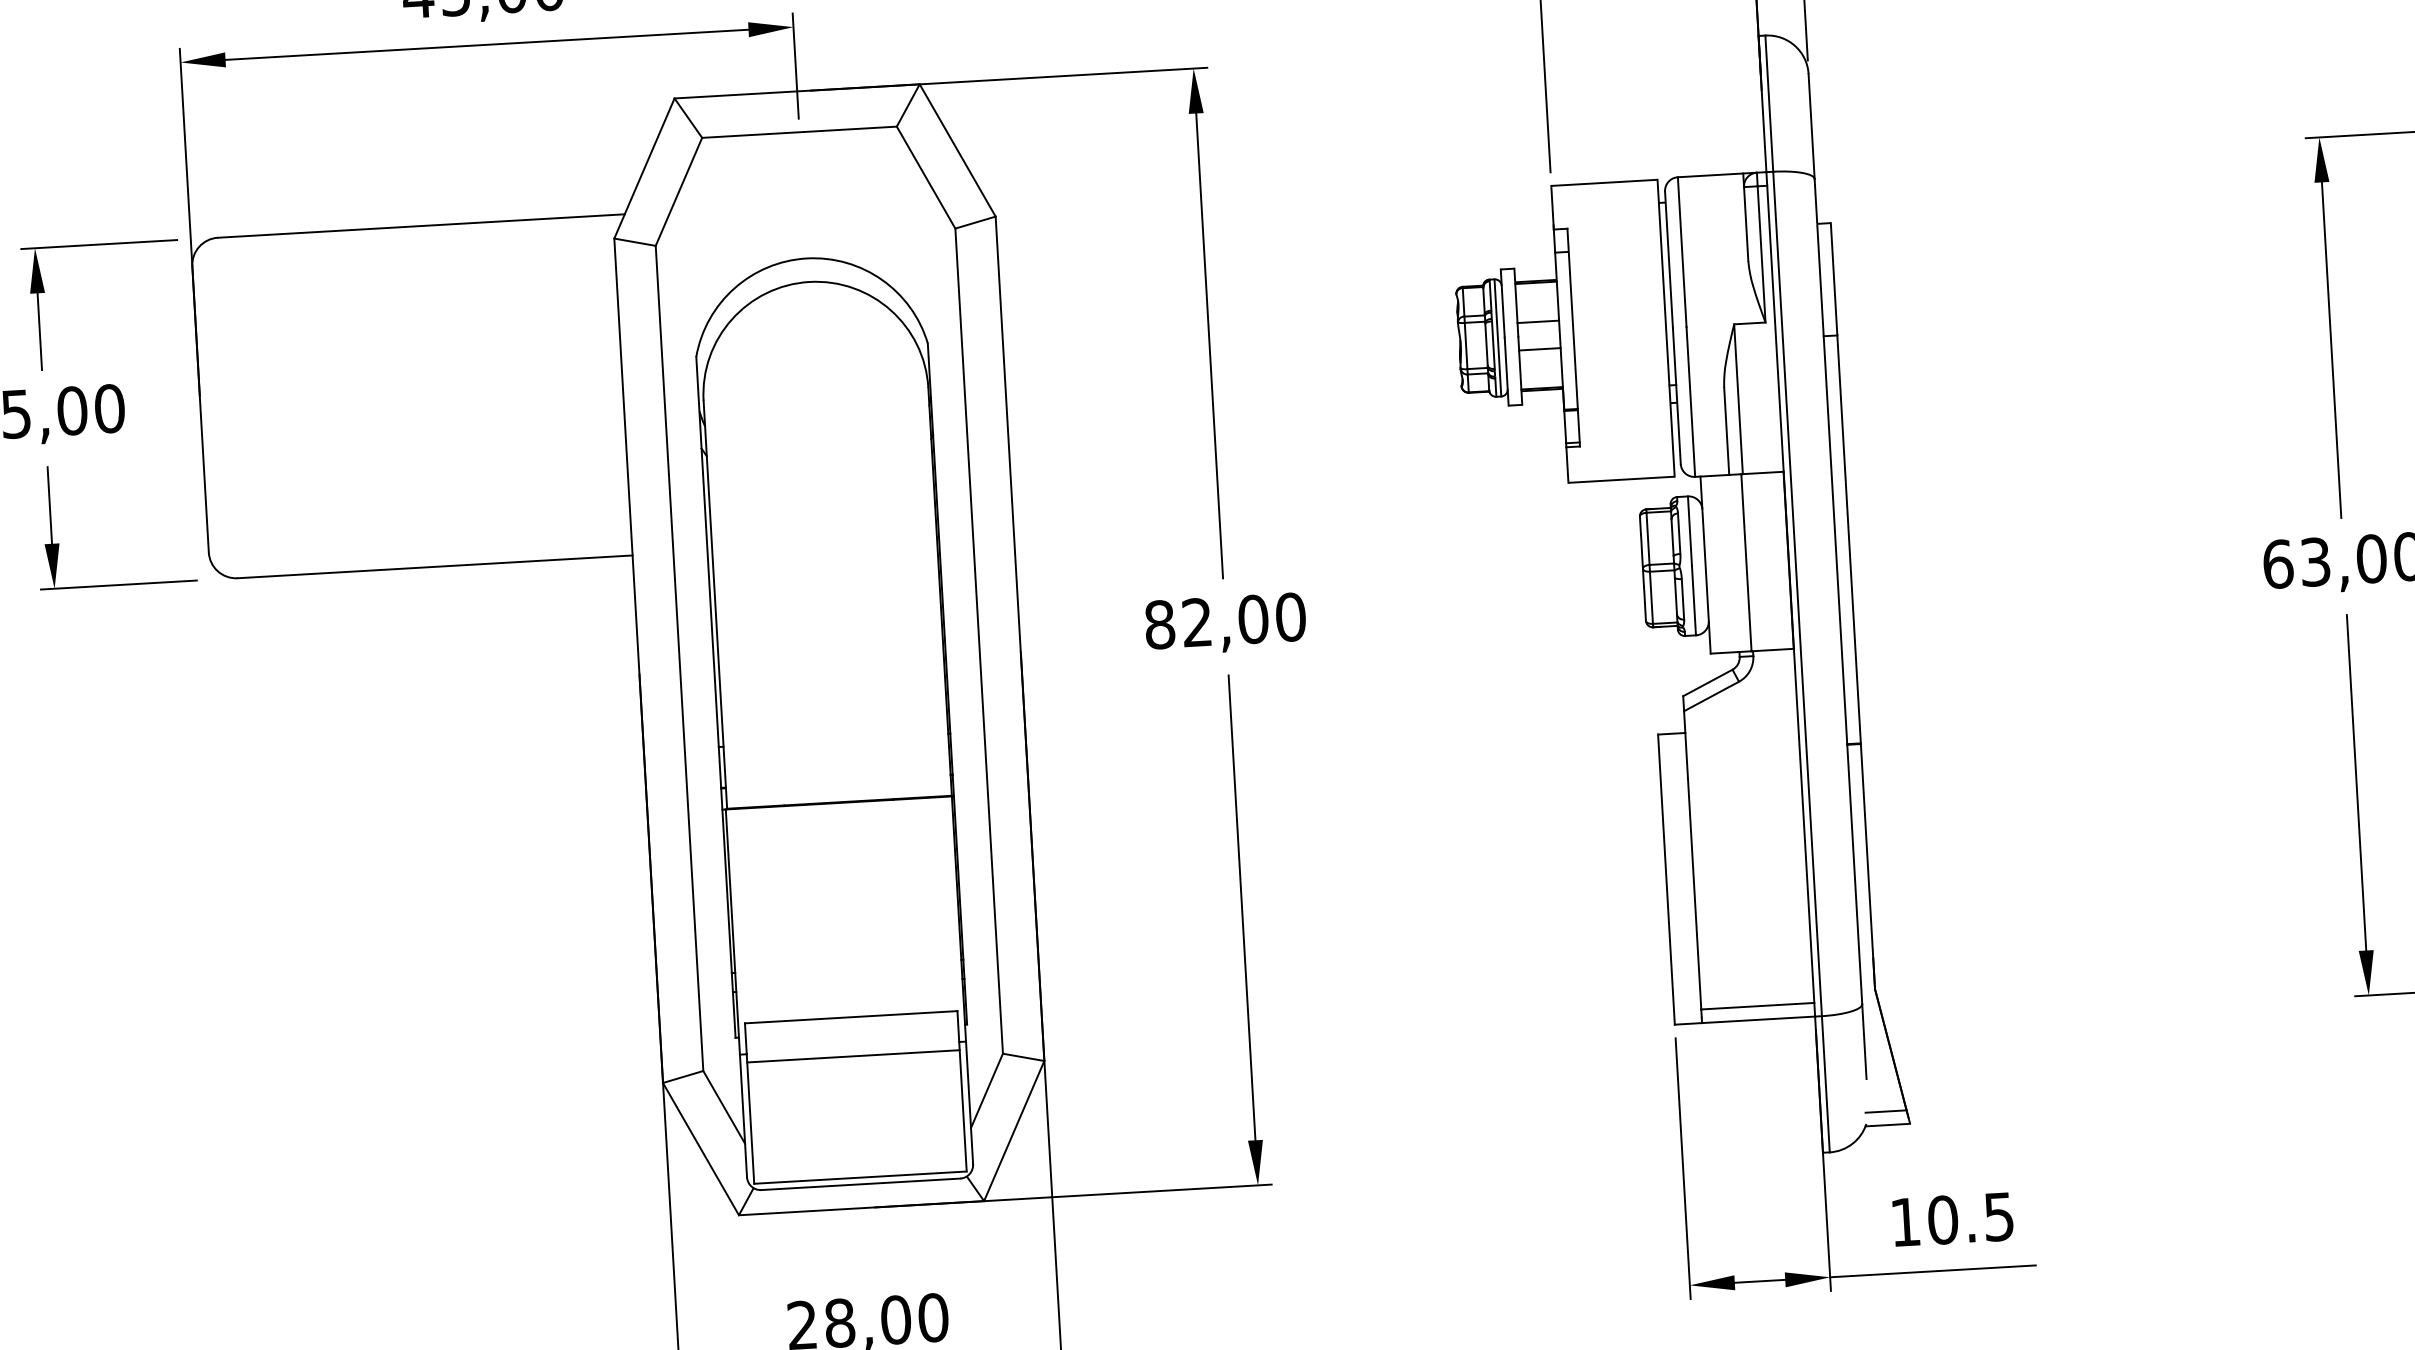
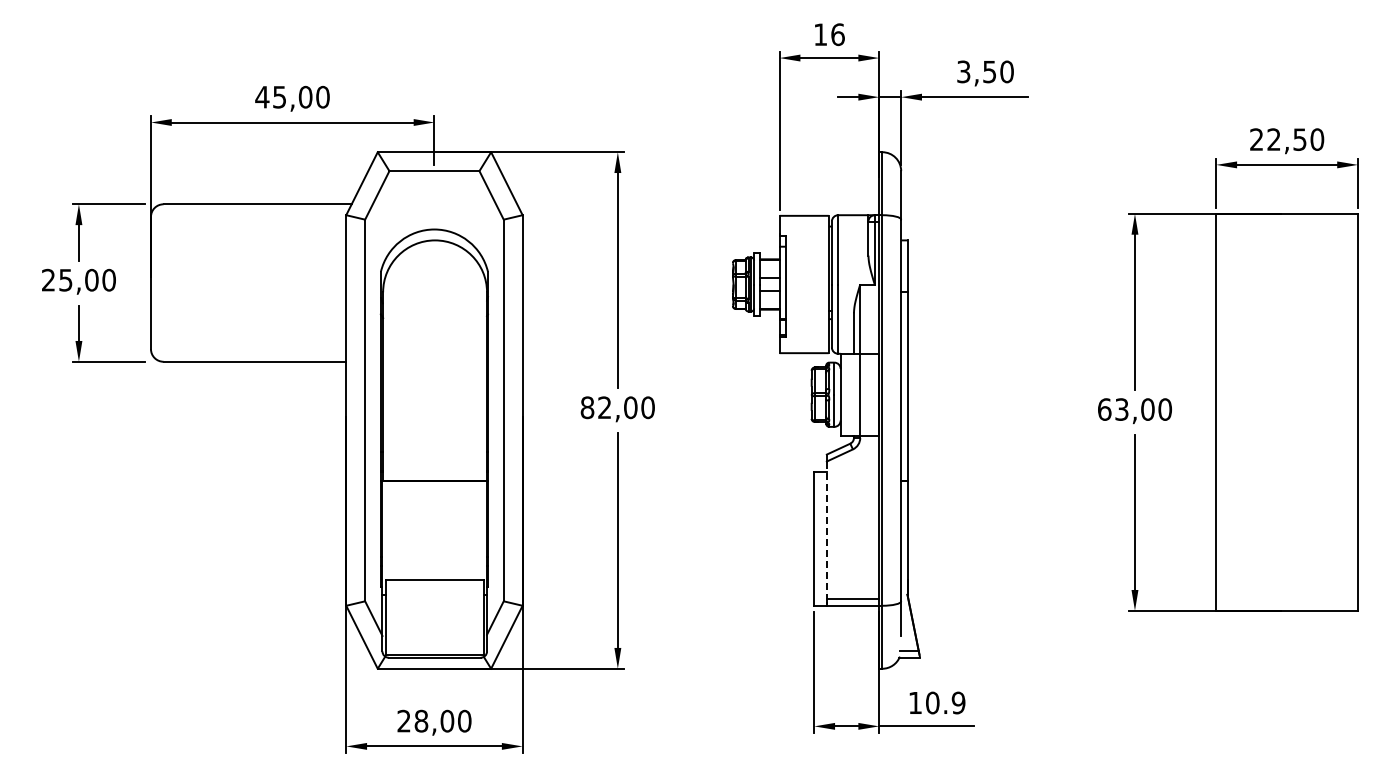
line: (1691, 860) -> (826, 530), solid -> dashed
line: (852, 1056) -> (434, 598), removed
text: (1998, 1215) -> (958, 702), 10.5 -> 10.9

